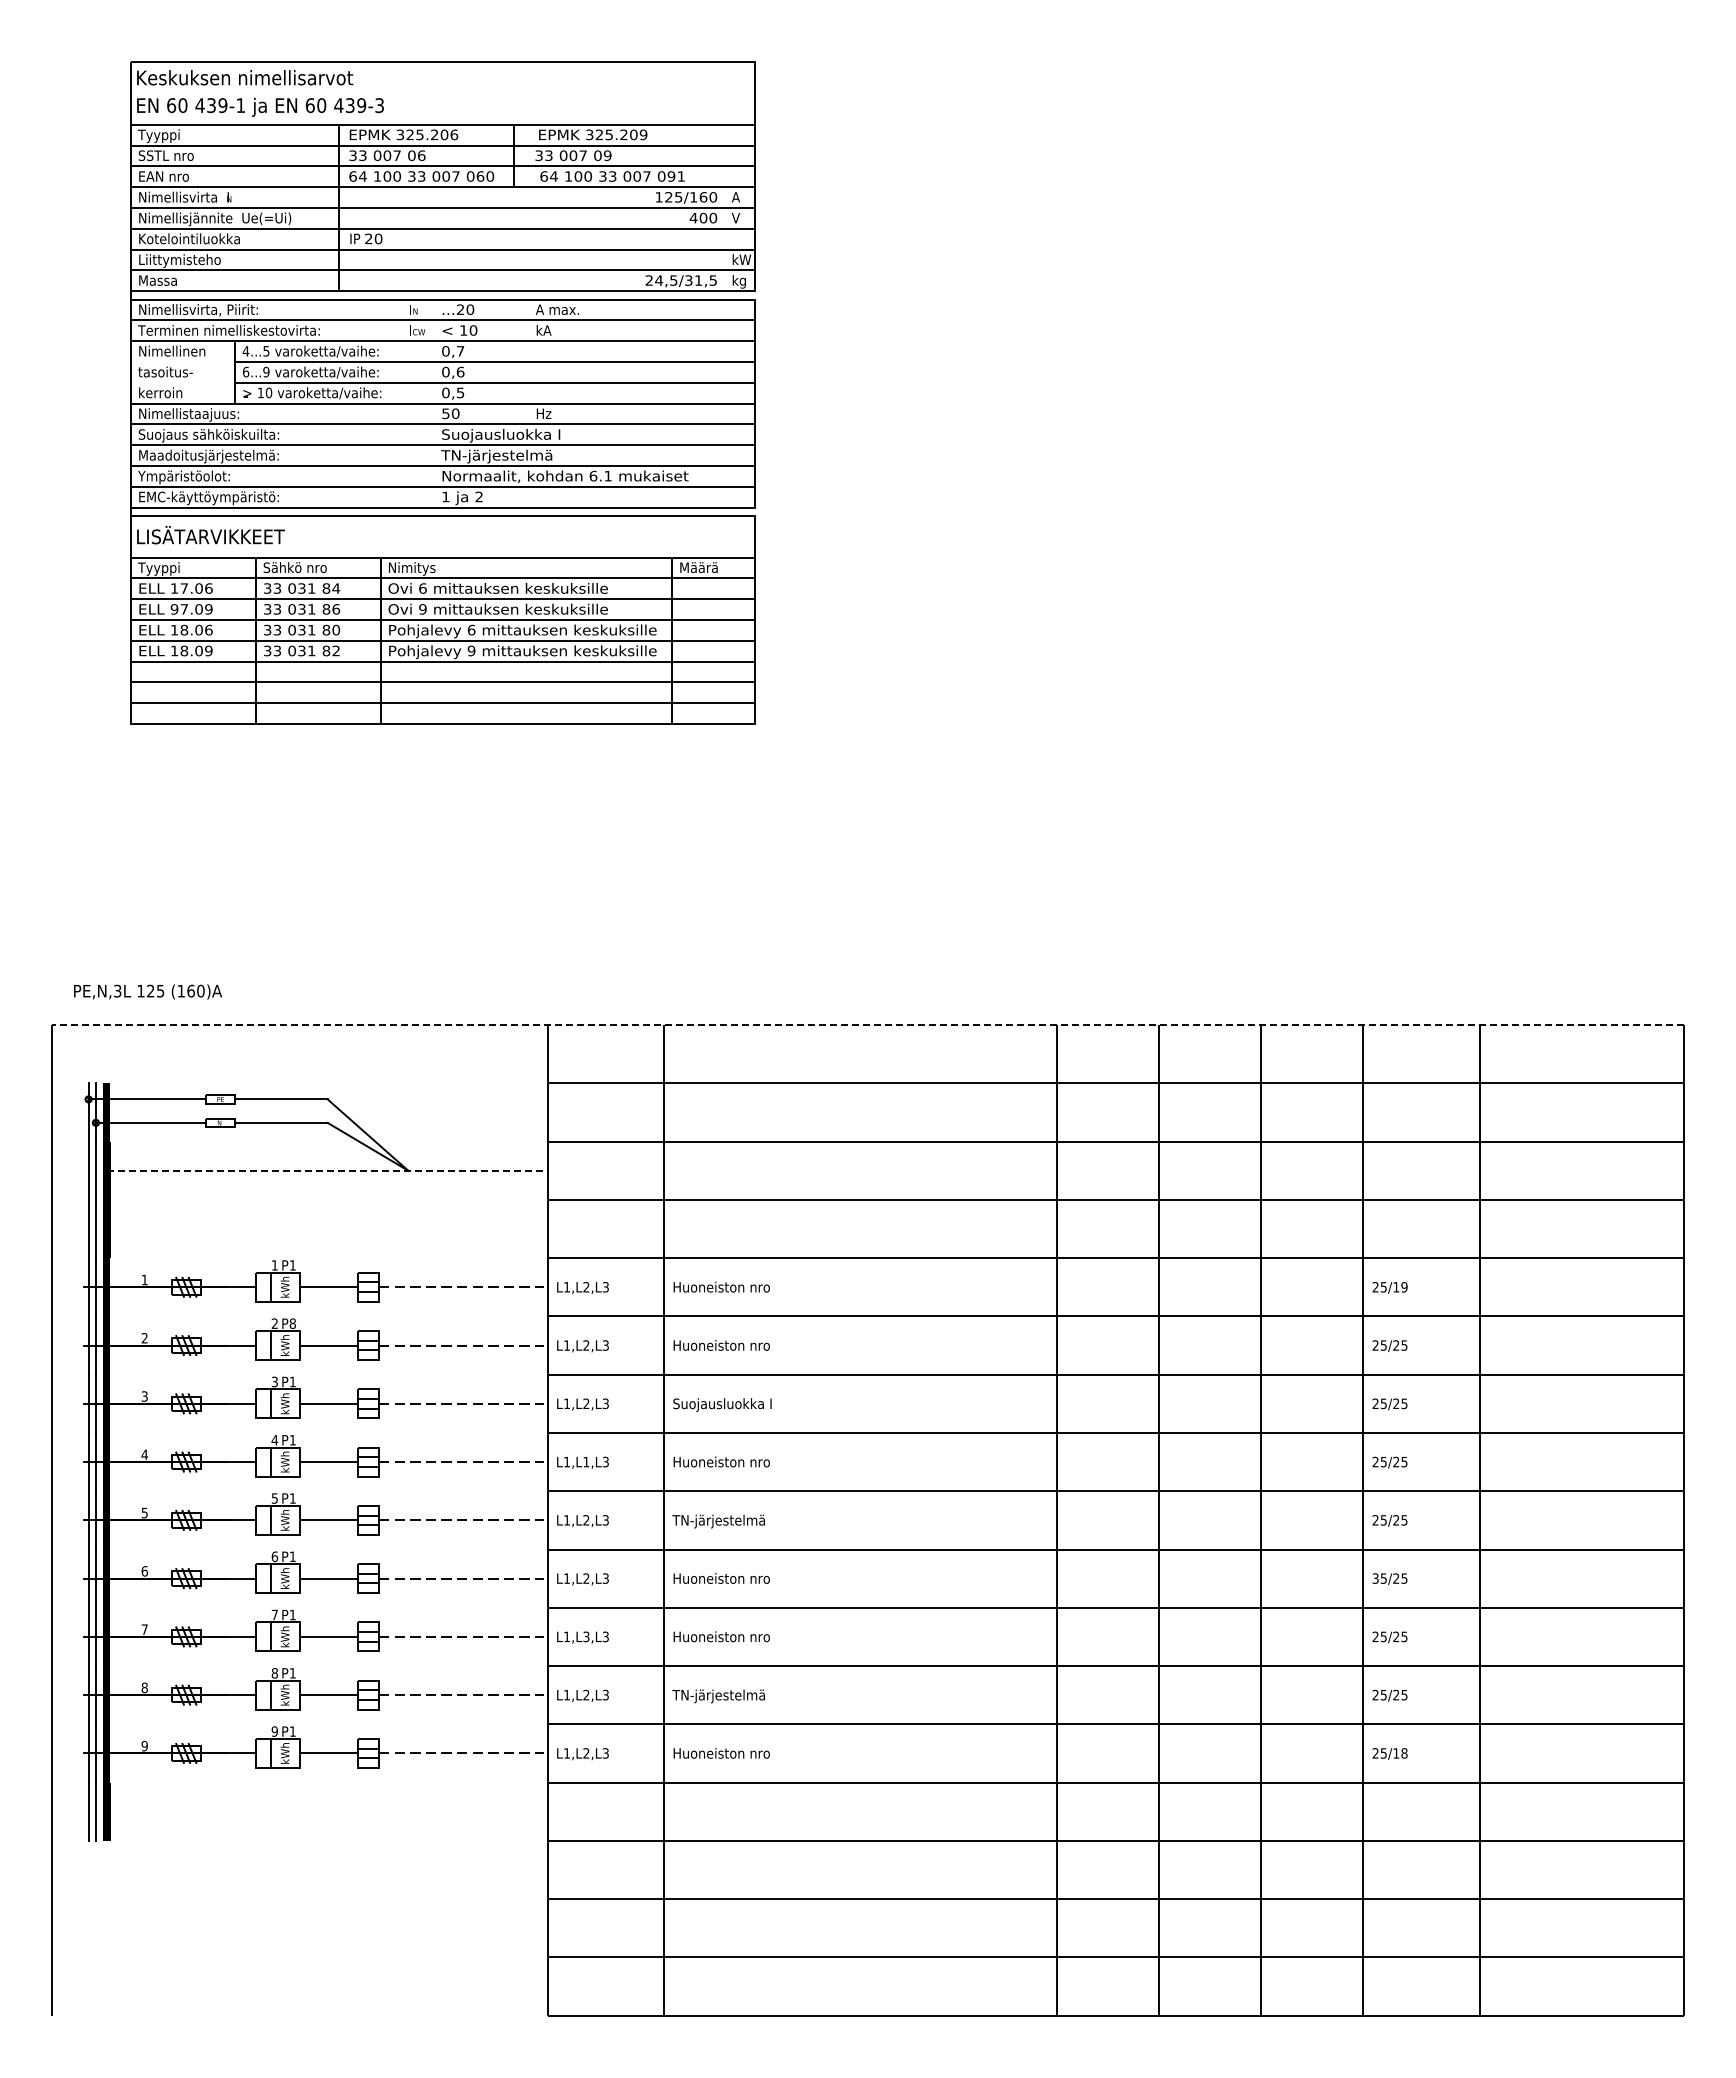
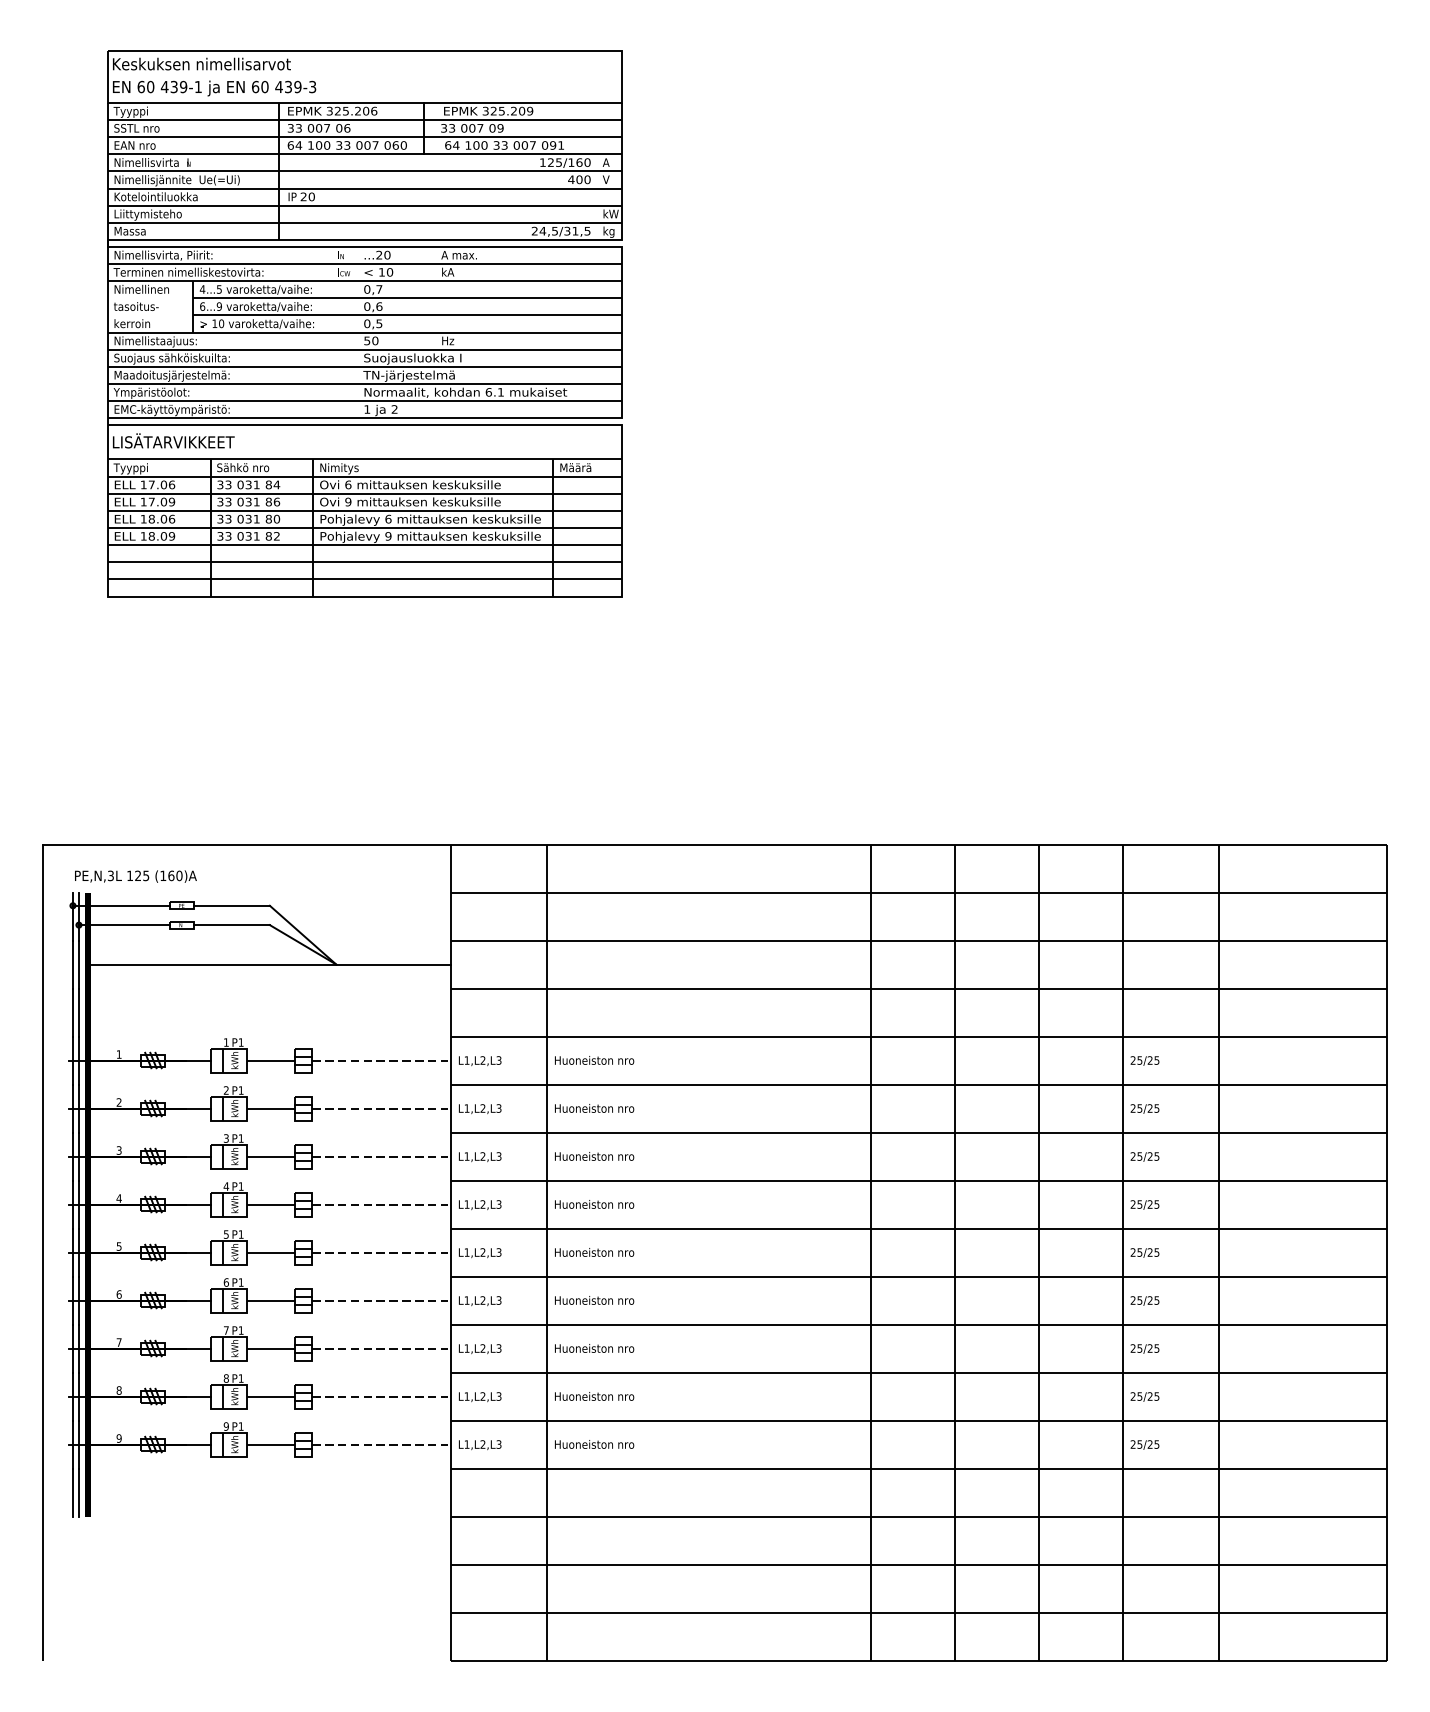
text: (174, 609) -> (143, 502), 97.09 -> 17.09
text: (147, 991) -> (135, 876), moved
line: (867, 1025) -> (714, 844), dashed -> solid
line: (327, 1170) -> (269, 964), dashed -> solid
text: (1400, 1287) -> (1153, 1060), 25/19 -> 25/25
text: (292, 1323) -> (240, 1090), P8 -> P1
text: (722, 1404) -> (595, 1157), Suojausluokka I -> Huoneiston nro
text: (586, 1461) -> (483, 1204), L1,L1,L3 -> L1,L2,L3
text: (720, 1521) -> (593, 1253), TN-järjestelmä -> Huoneiston nro
text: (1375, 1578) -> (1133, 1300), 35/25 -> 25/25
text: (586, 1637) -> (483, 1349), L1,L3,L3 -> L1,L2,L3
text: (720, 1696) -> (593, 1397), TN-järjestelmä -> Huoneiston nro
text: (1400, 1753) -> (1153, 1444), 25/18 -> 25/25

